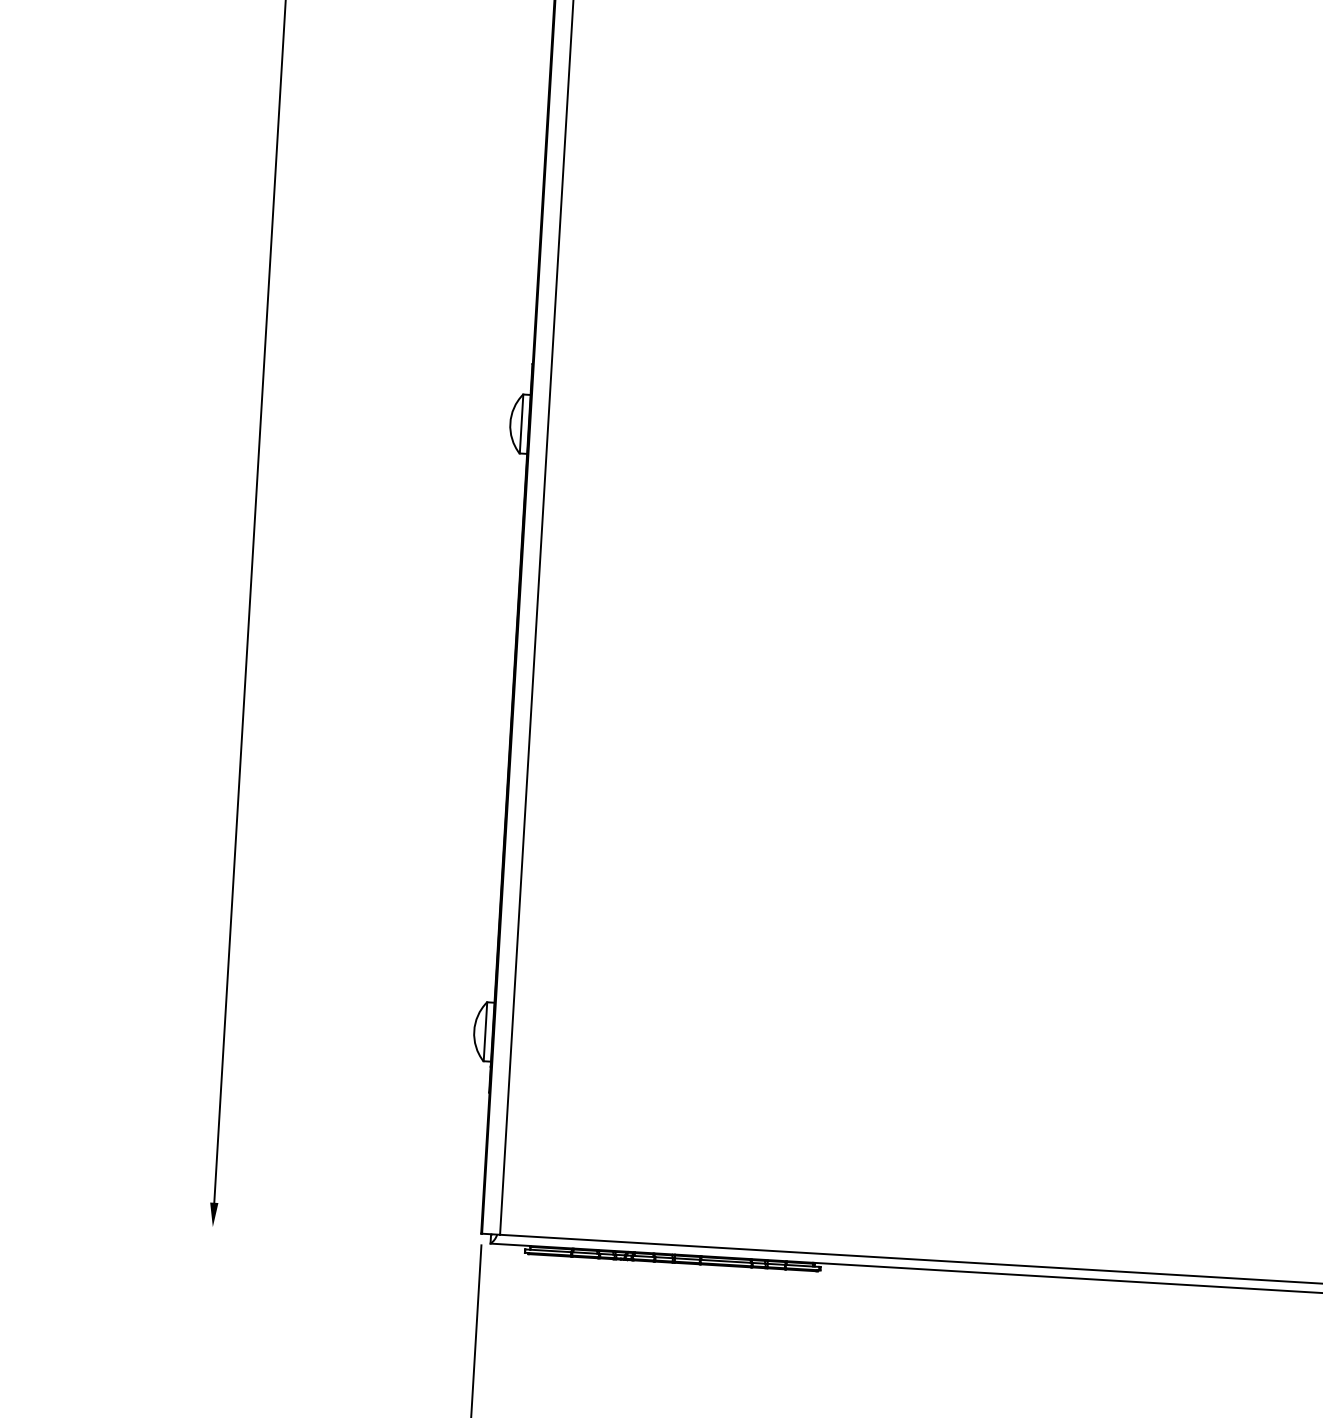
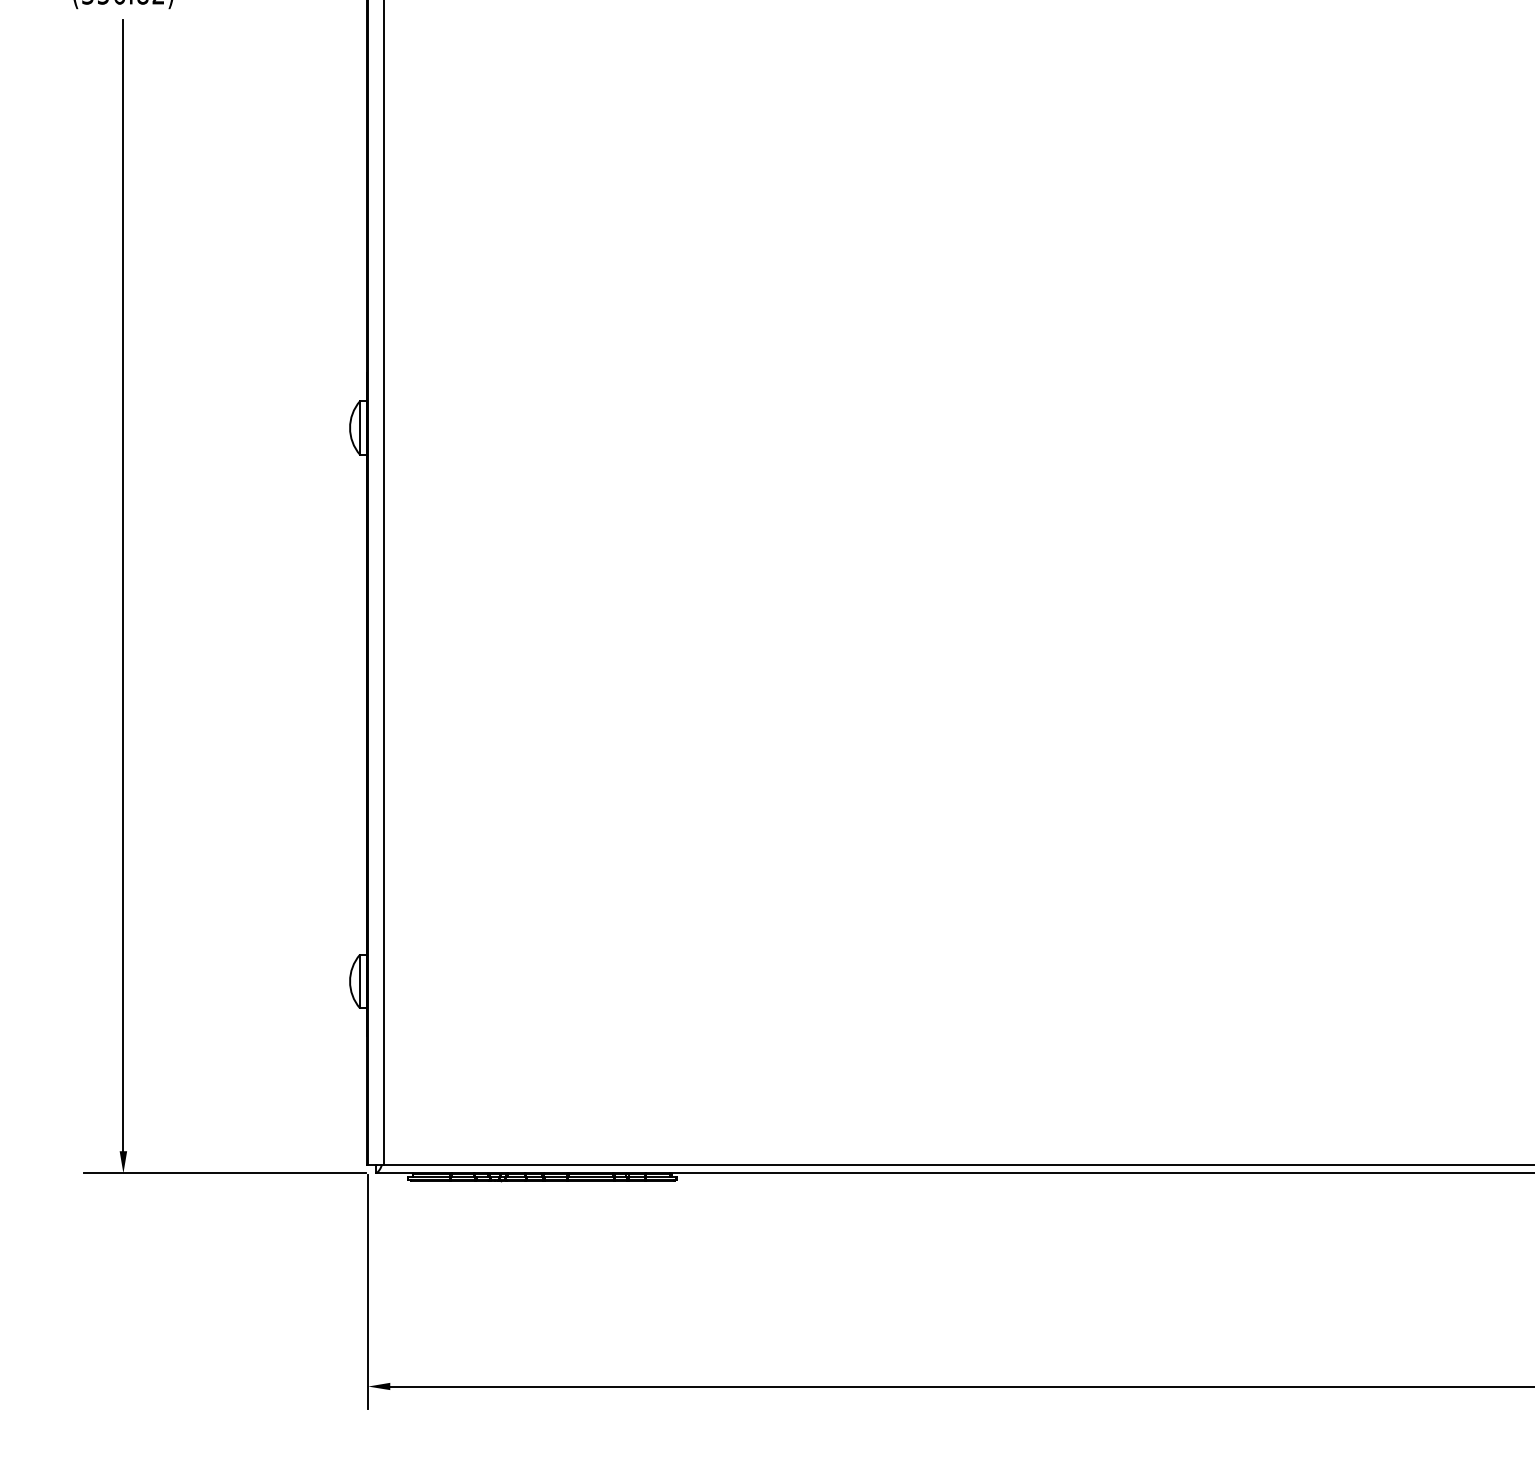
line: (323, 1233) -> (224, 1173), added

